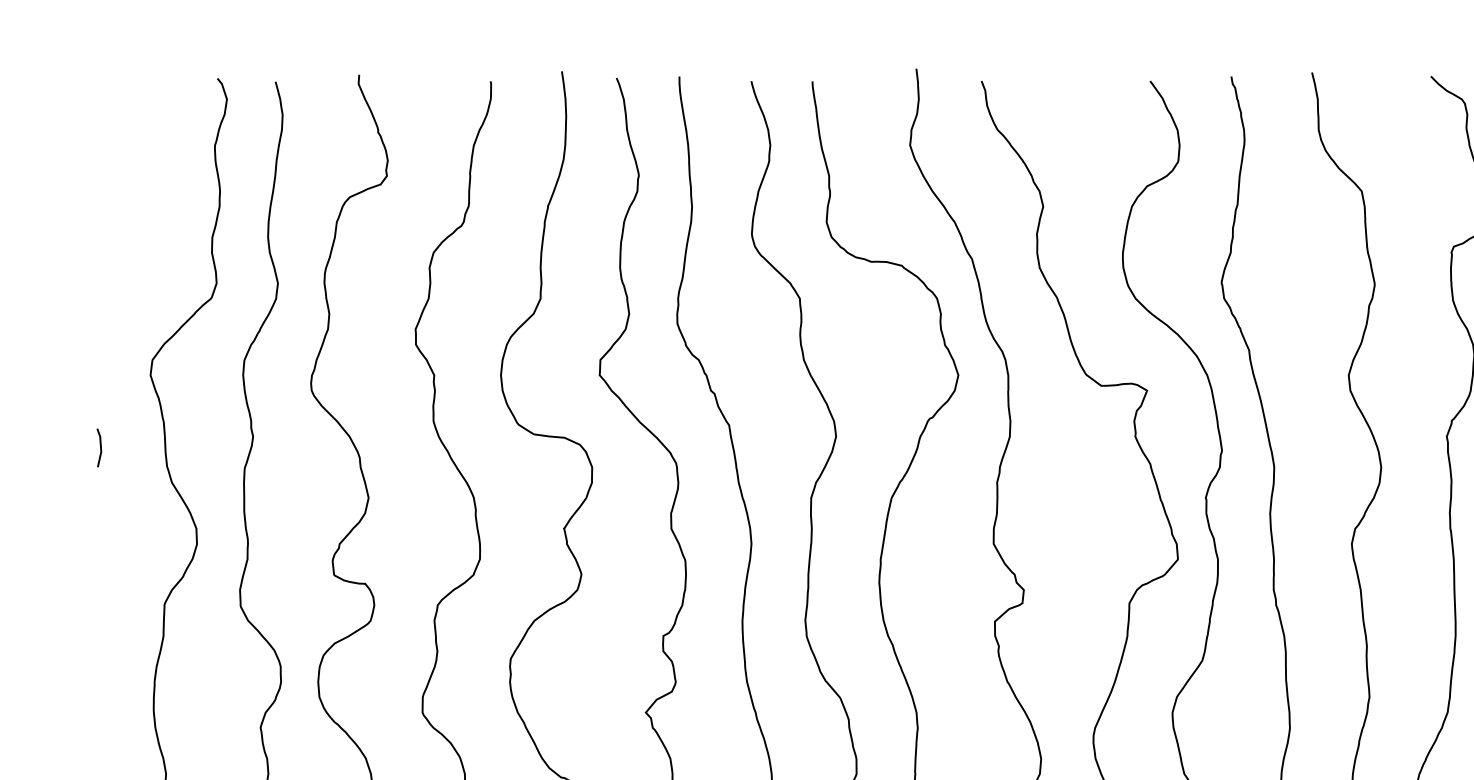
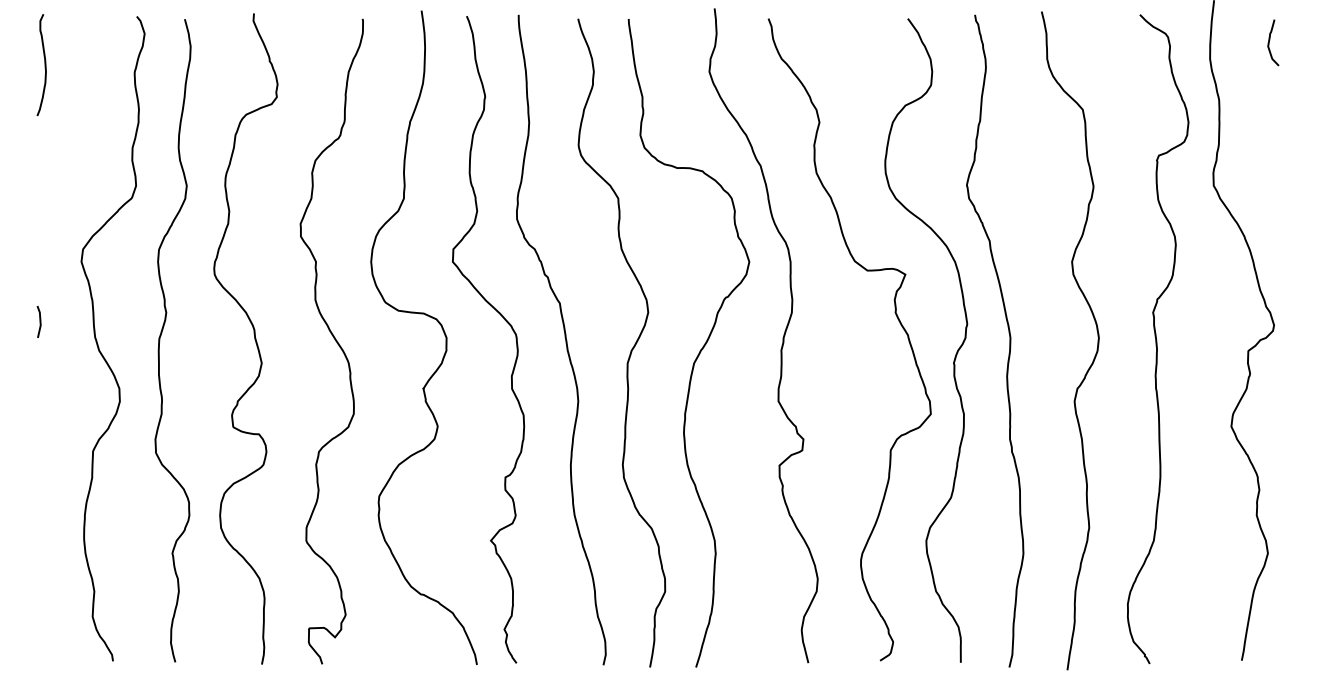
curve: (105, 136) -> (44, 64), added

